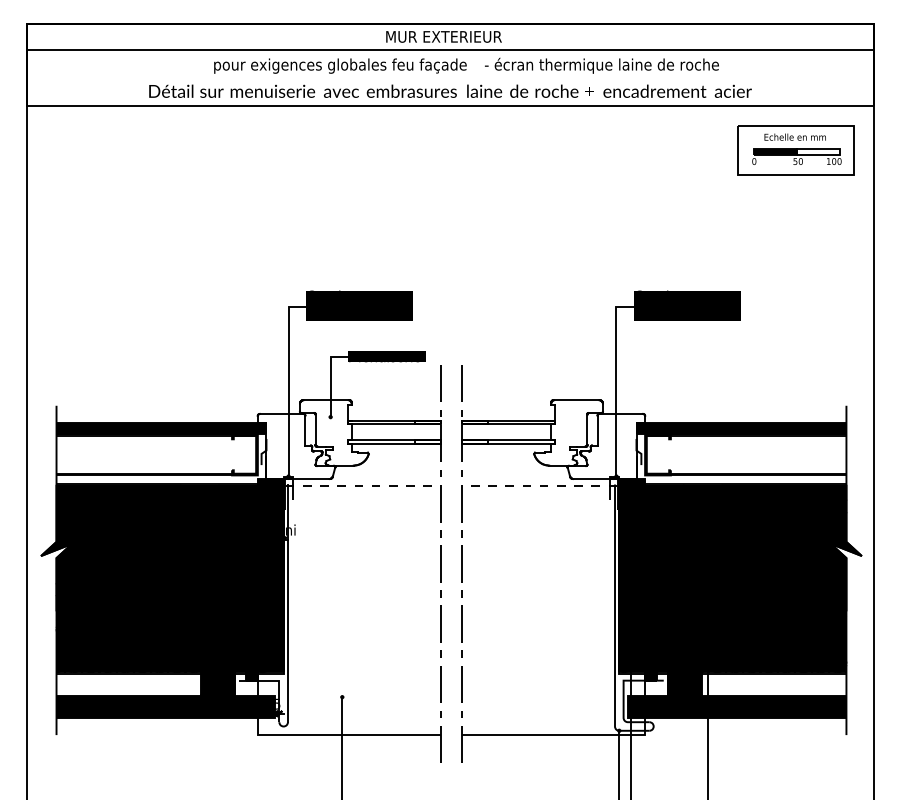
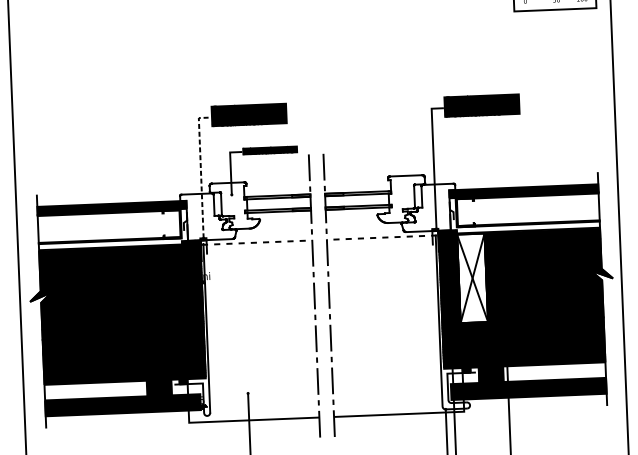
line: (288, 381) -> (200, 170), solid -> dashed
fill: (664, 547) -> (472, 277), removed

